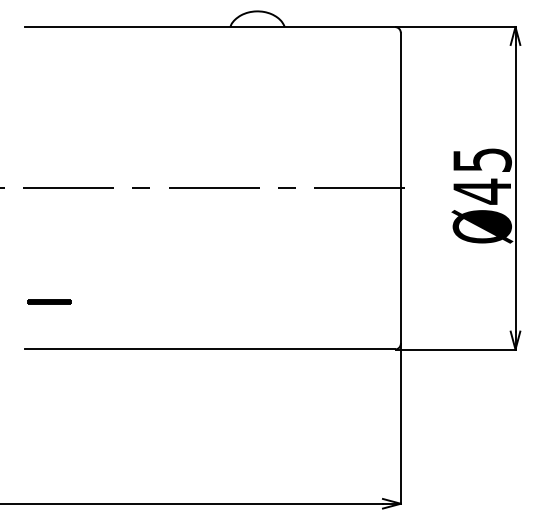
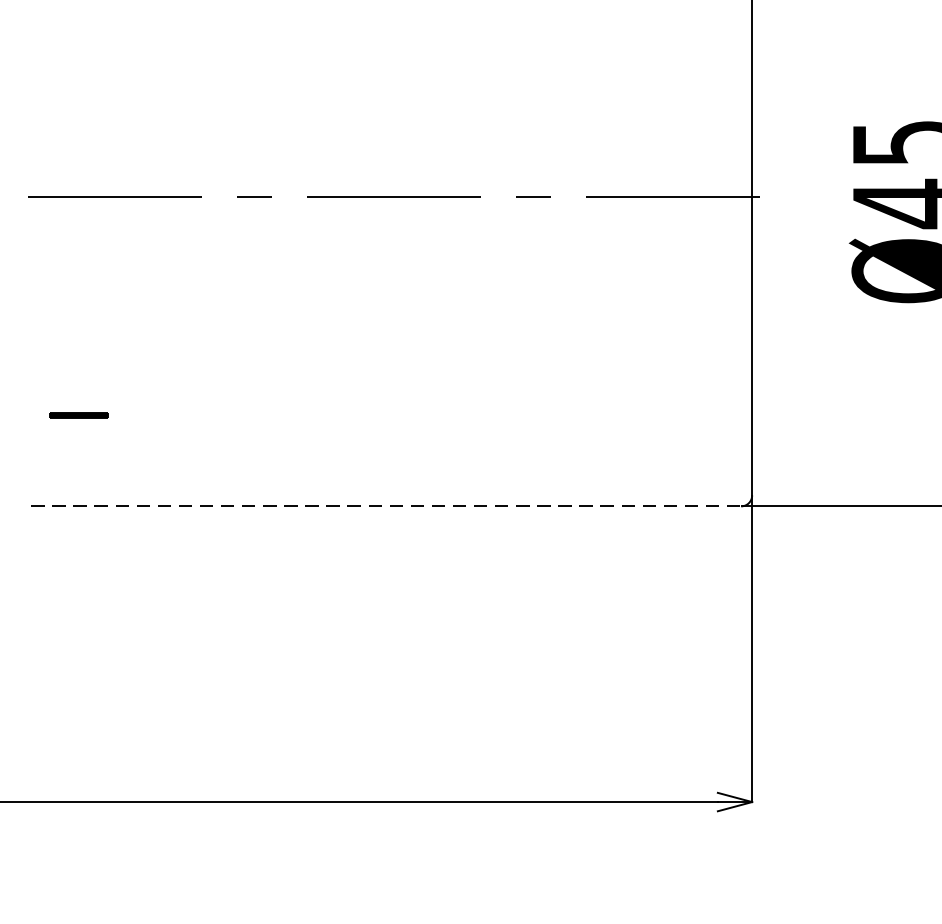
part: (49, 301) -> (78, 414), size x0.7
line: (210, 349) -> (387, 506), solid -> dashed

